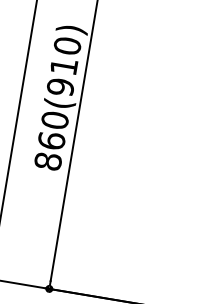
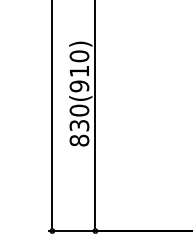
text: (51, 140) -> (79, 125), 860(910) -> 830(910)

